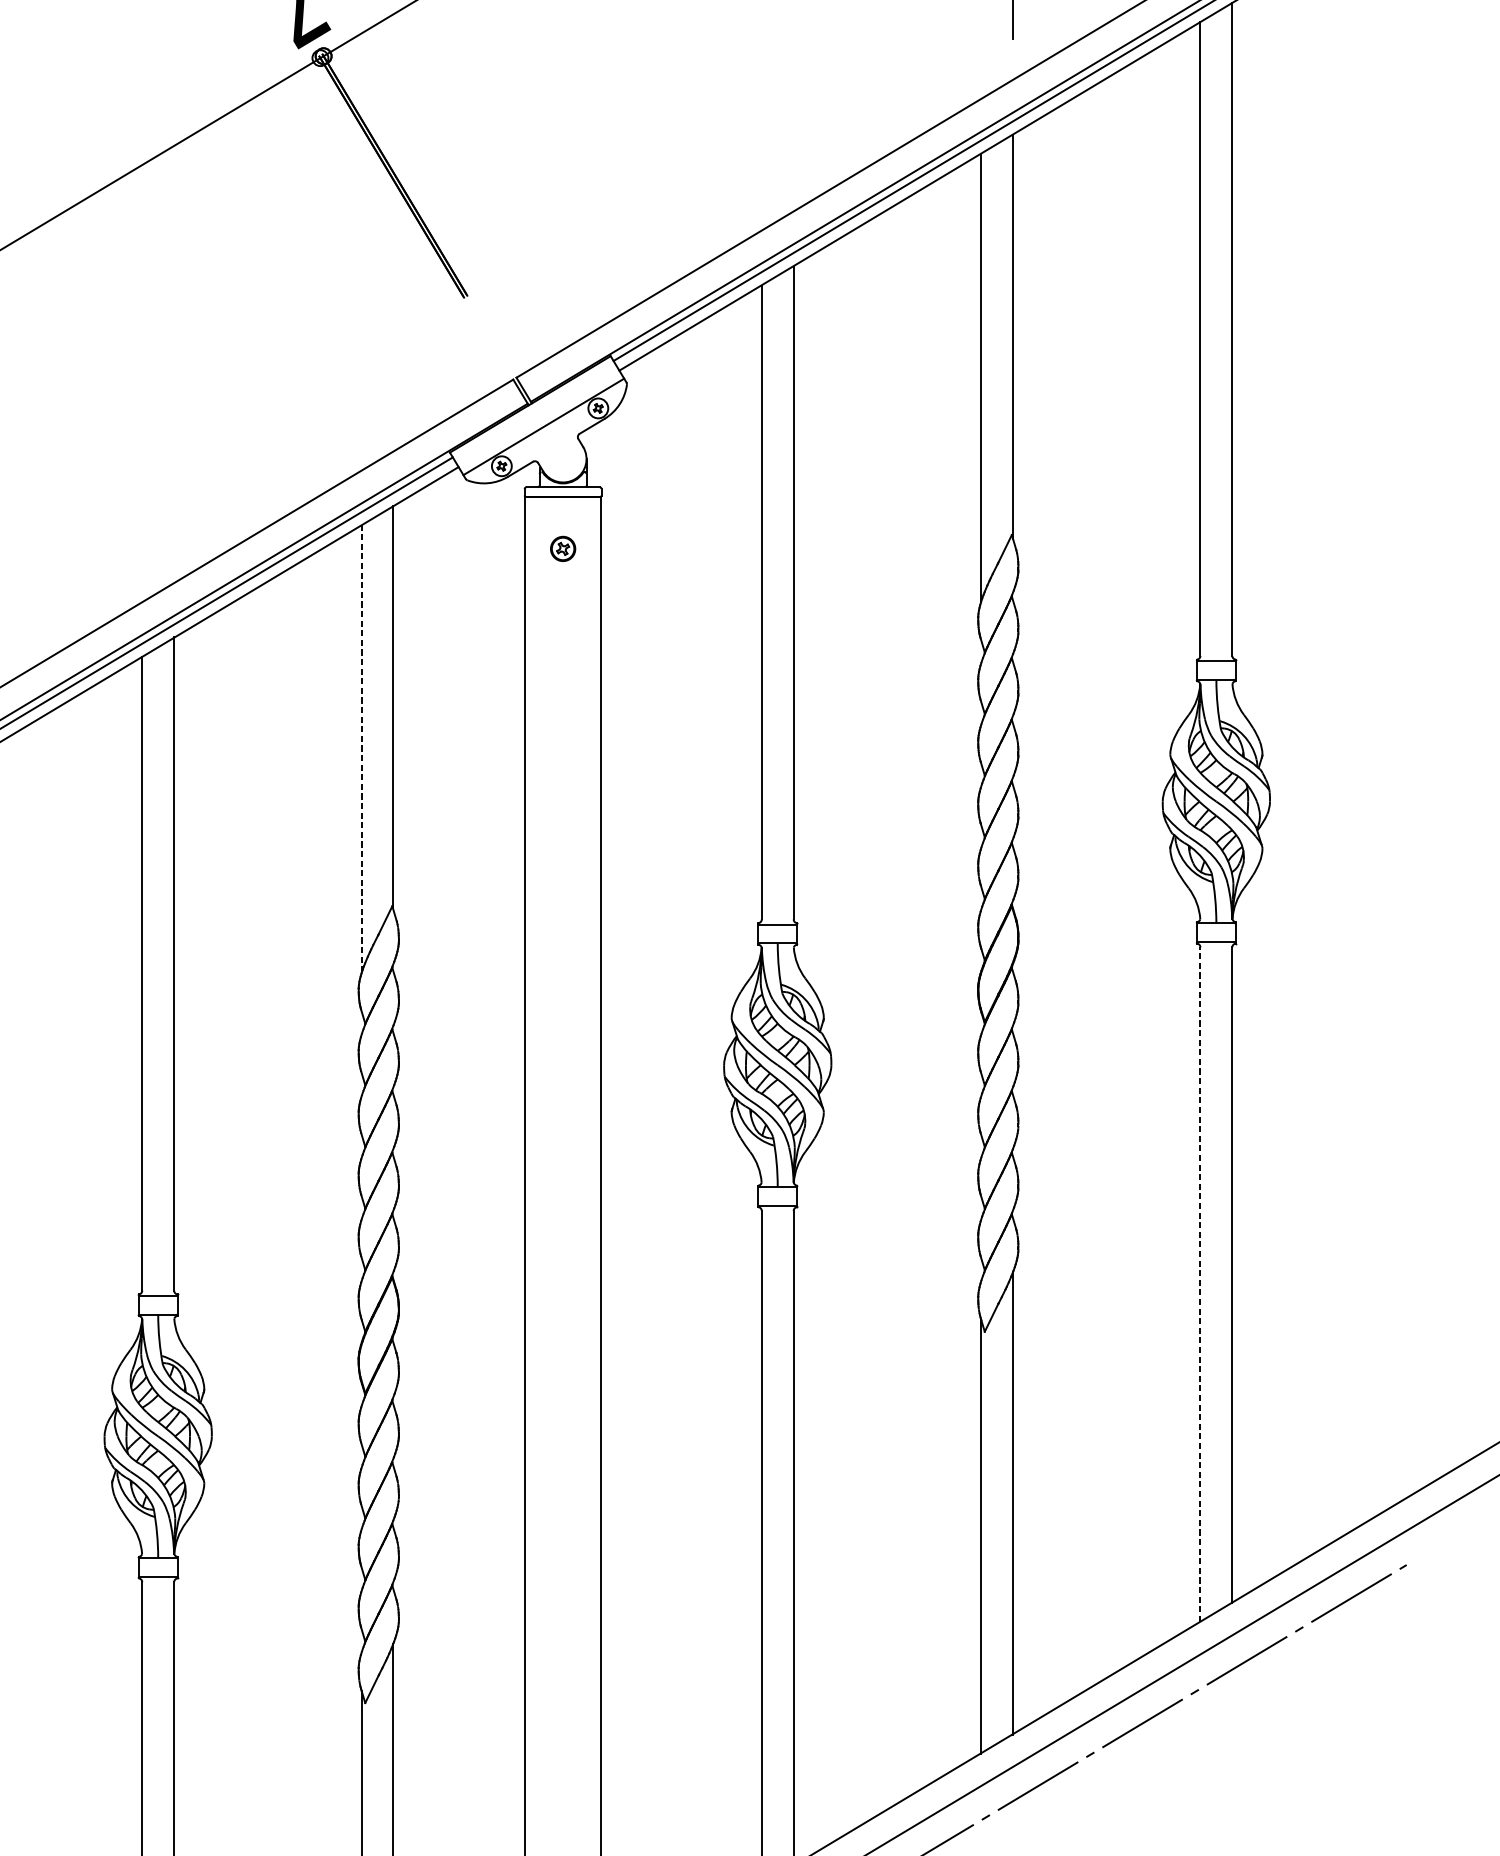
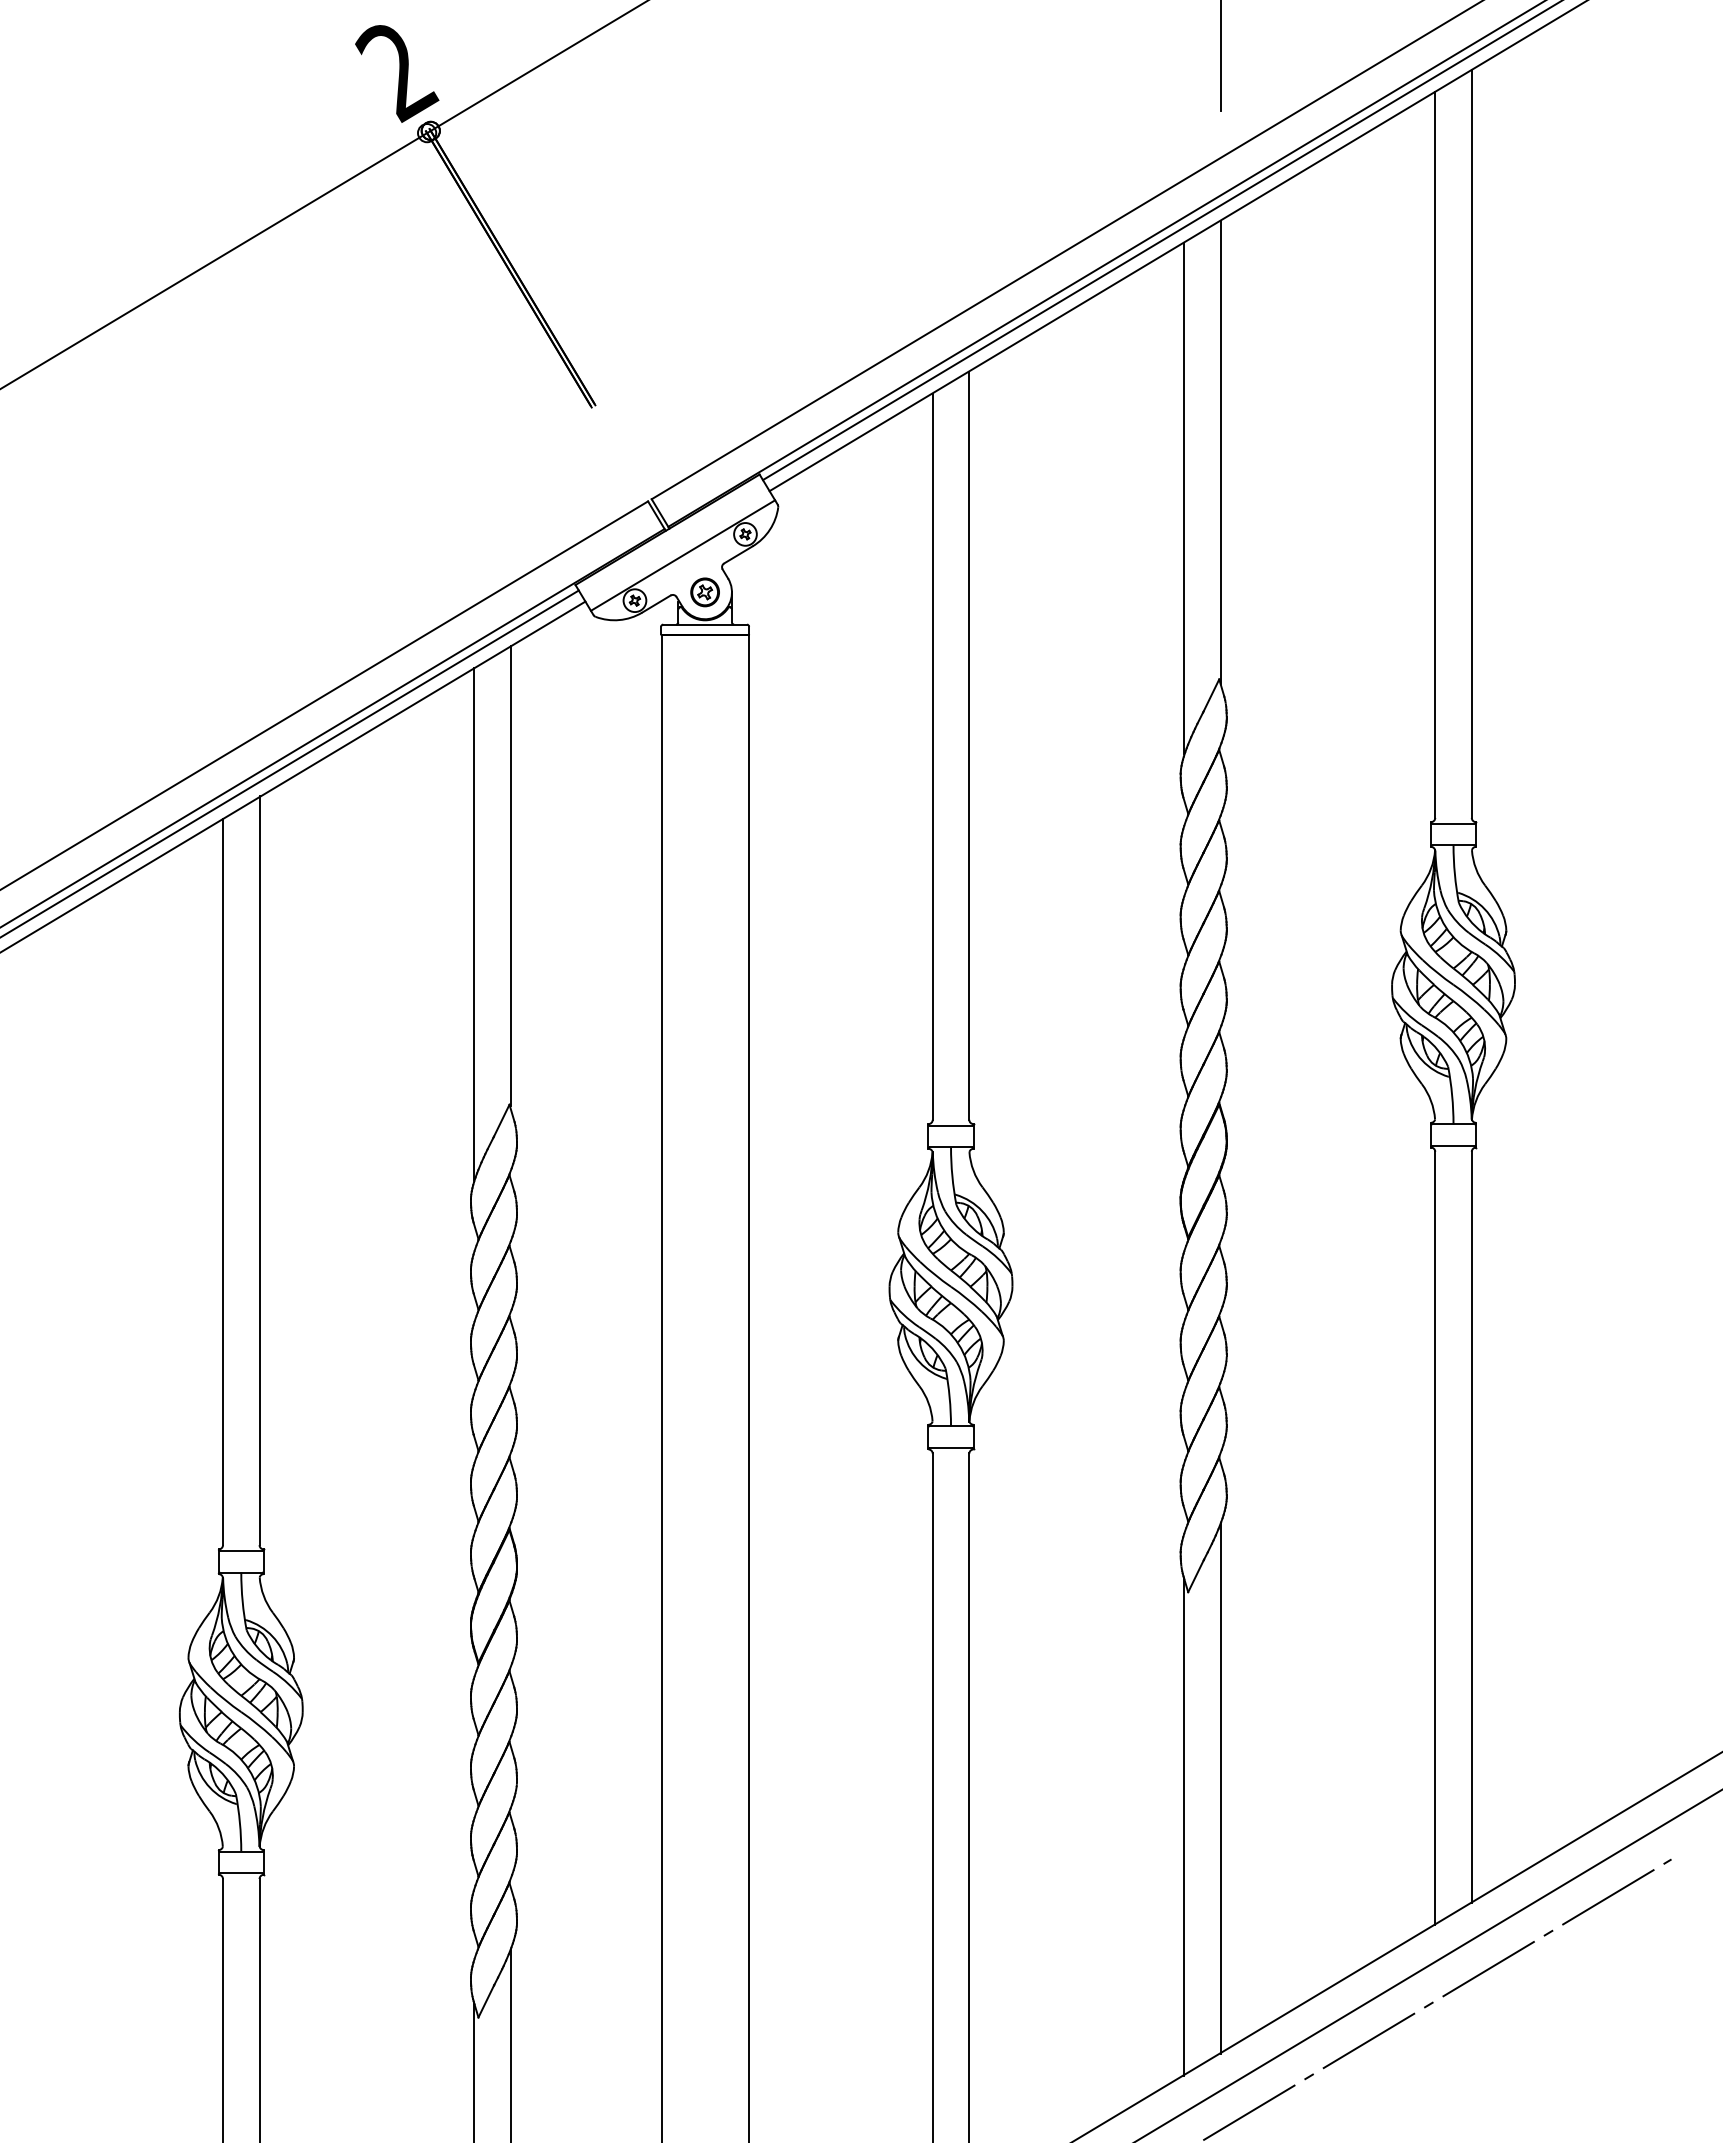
part: (562, 549) -> (704, 592), moved
line: (361, 748) -> (474, 923), dashed -> solid
line: (1200, 1284) -> (1435, 1538), dashed -> solid

